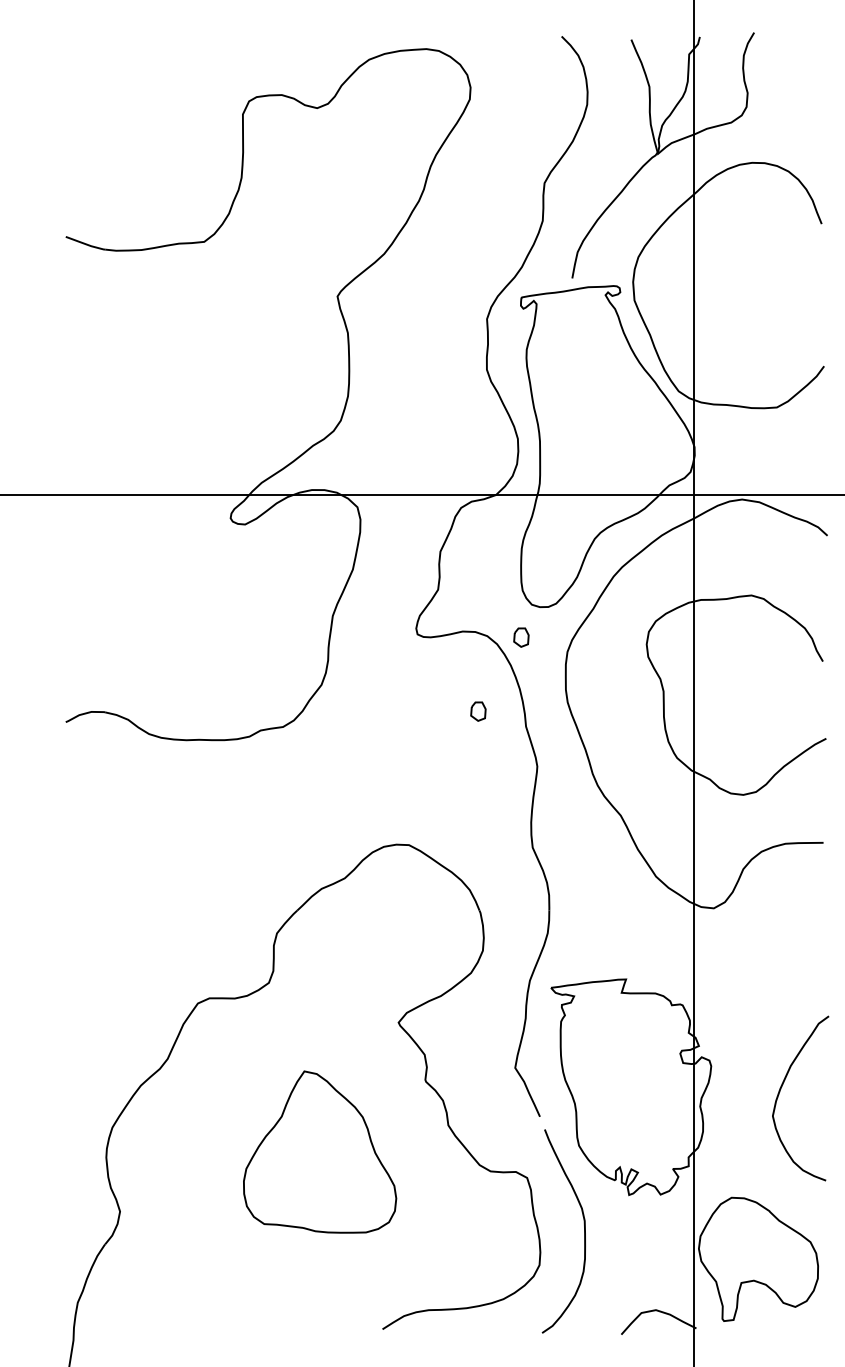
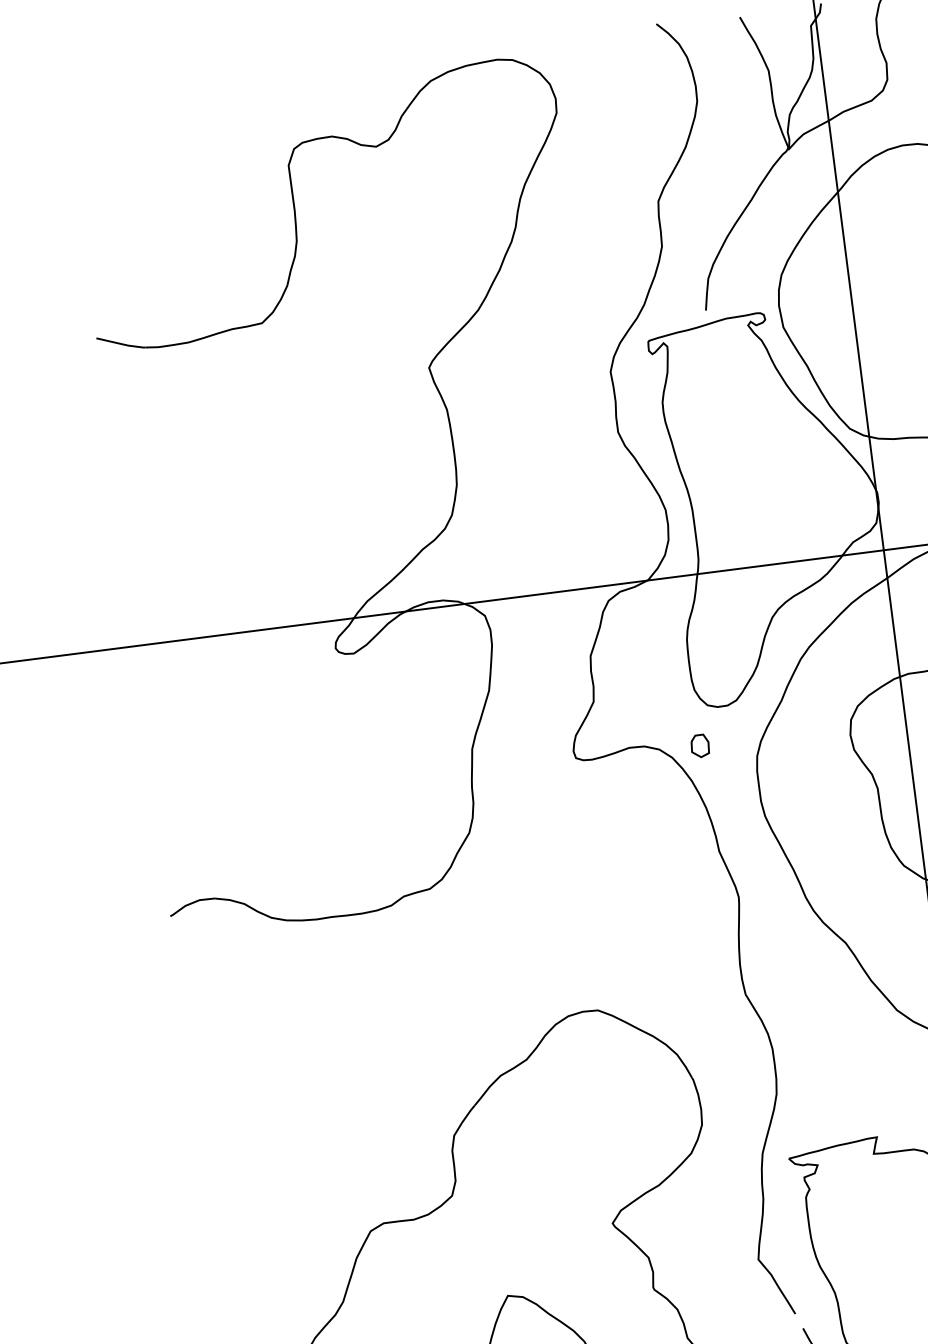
part: (478, 711) -> (660, 840), removed

